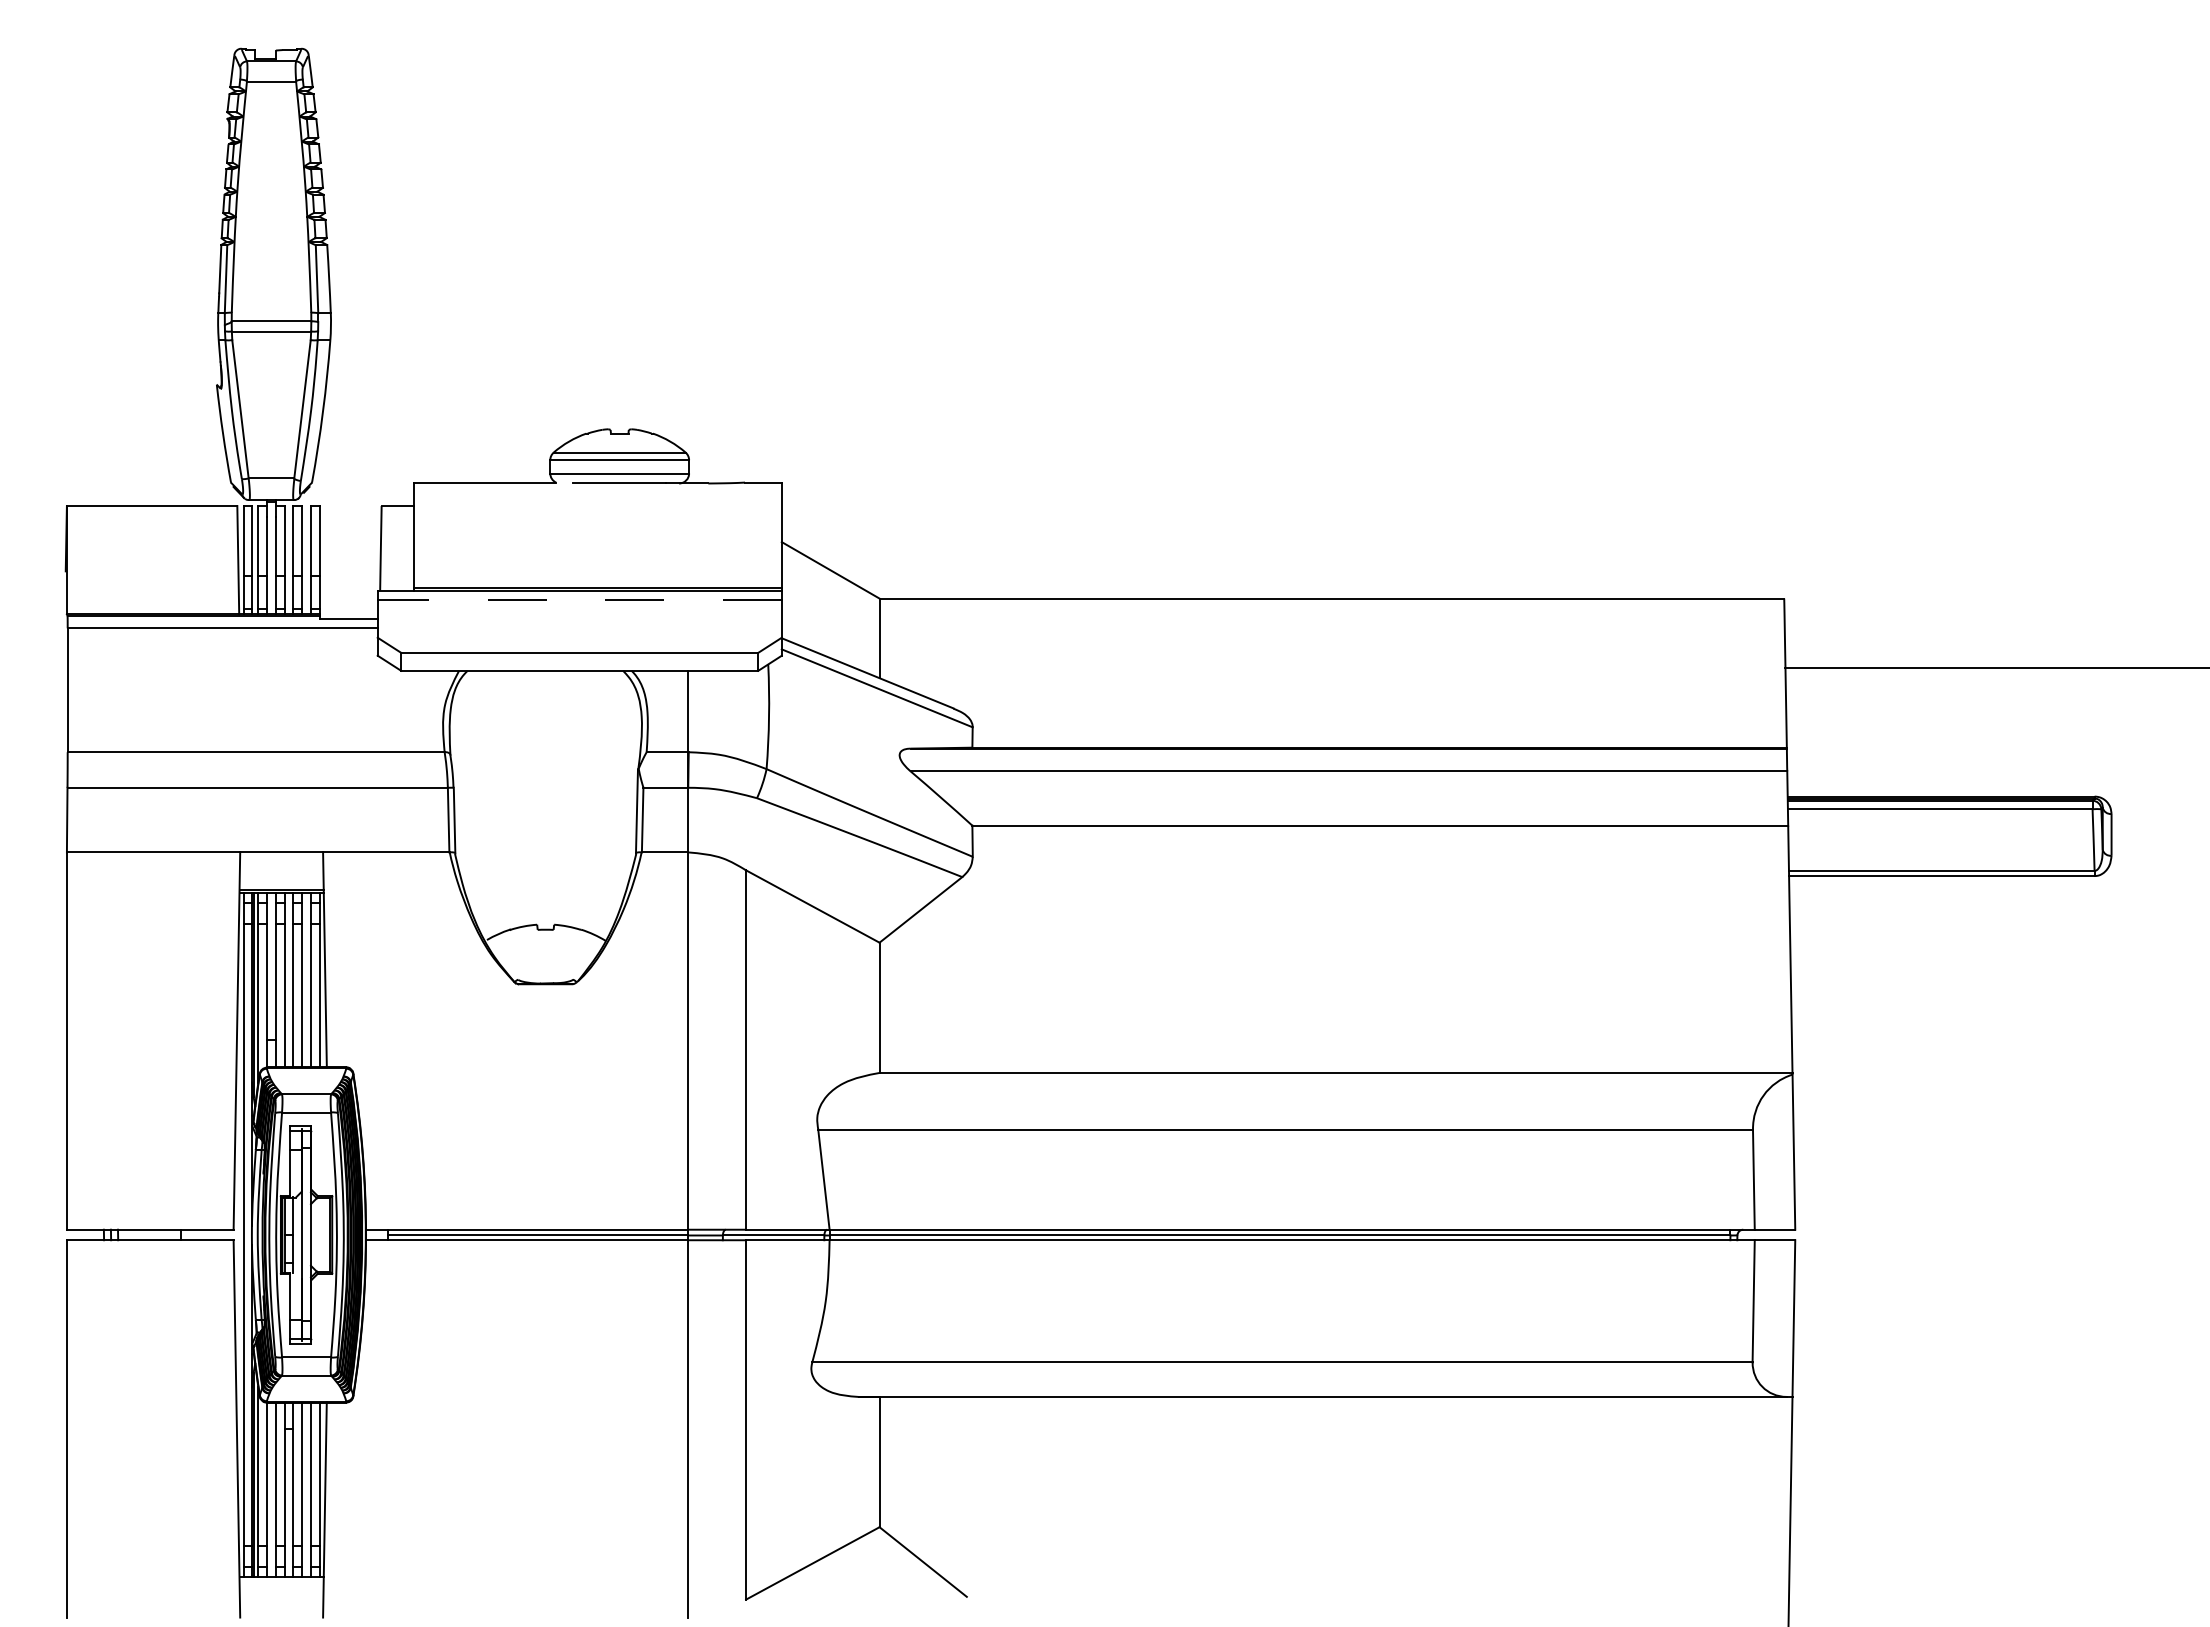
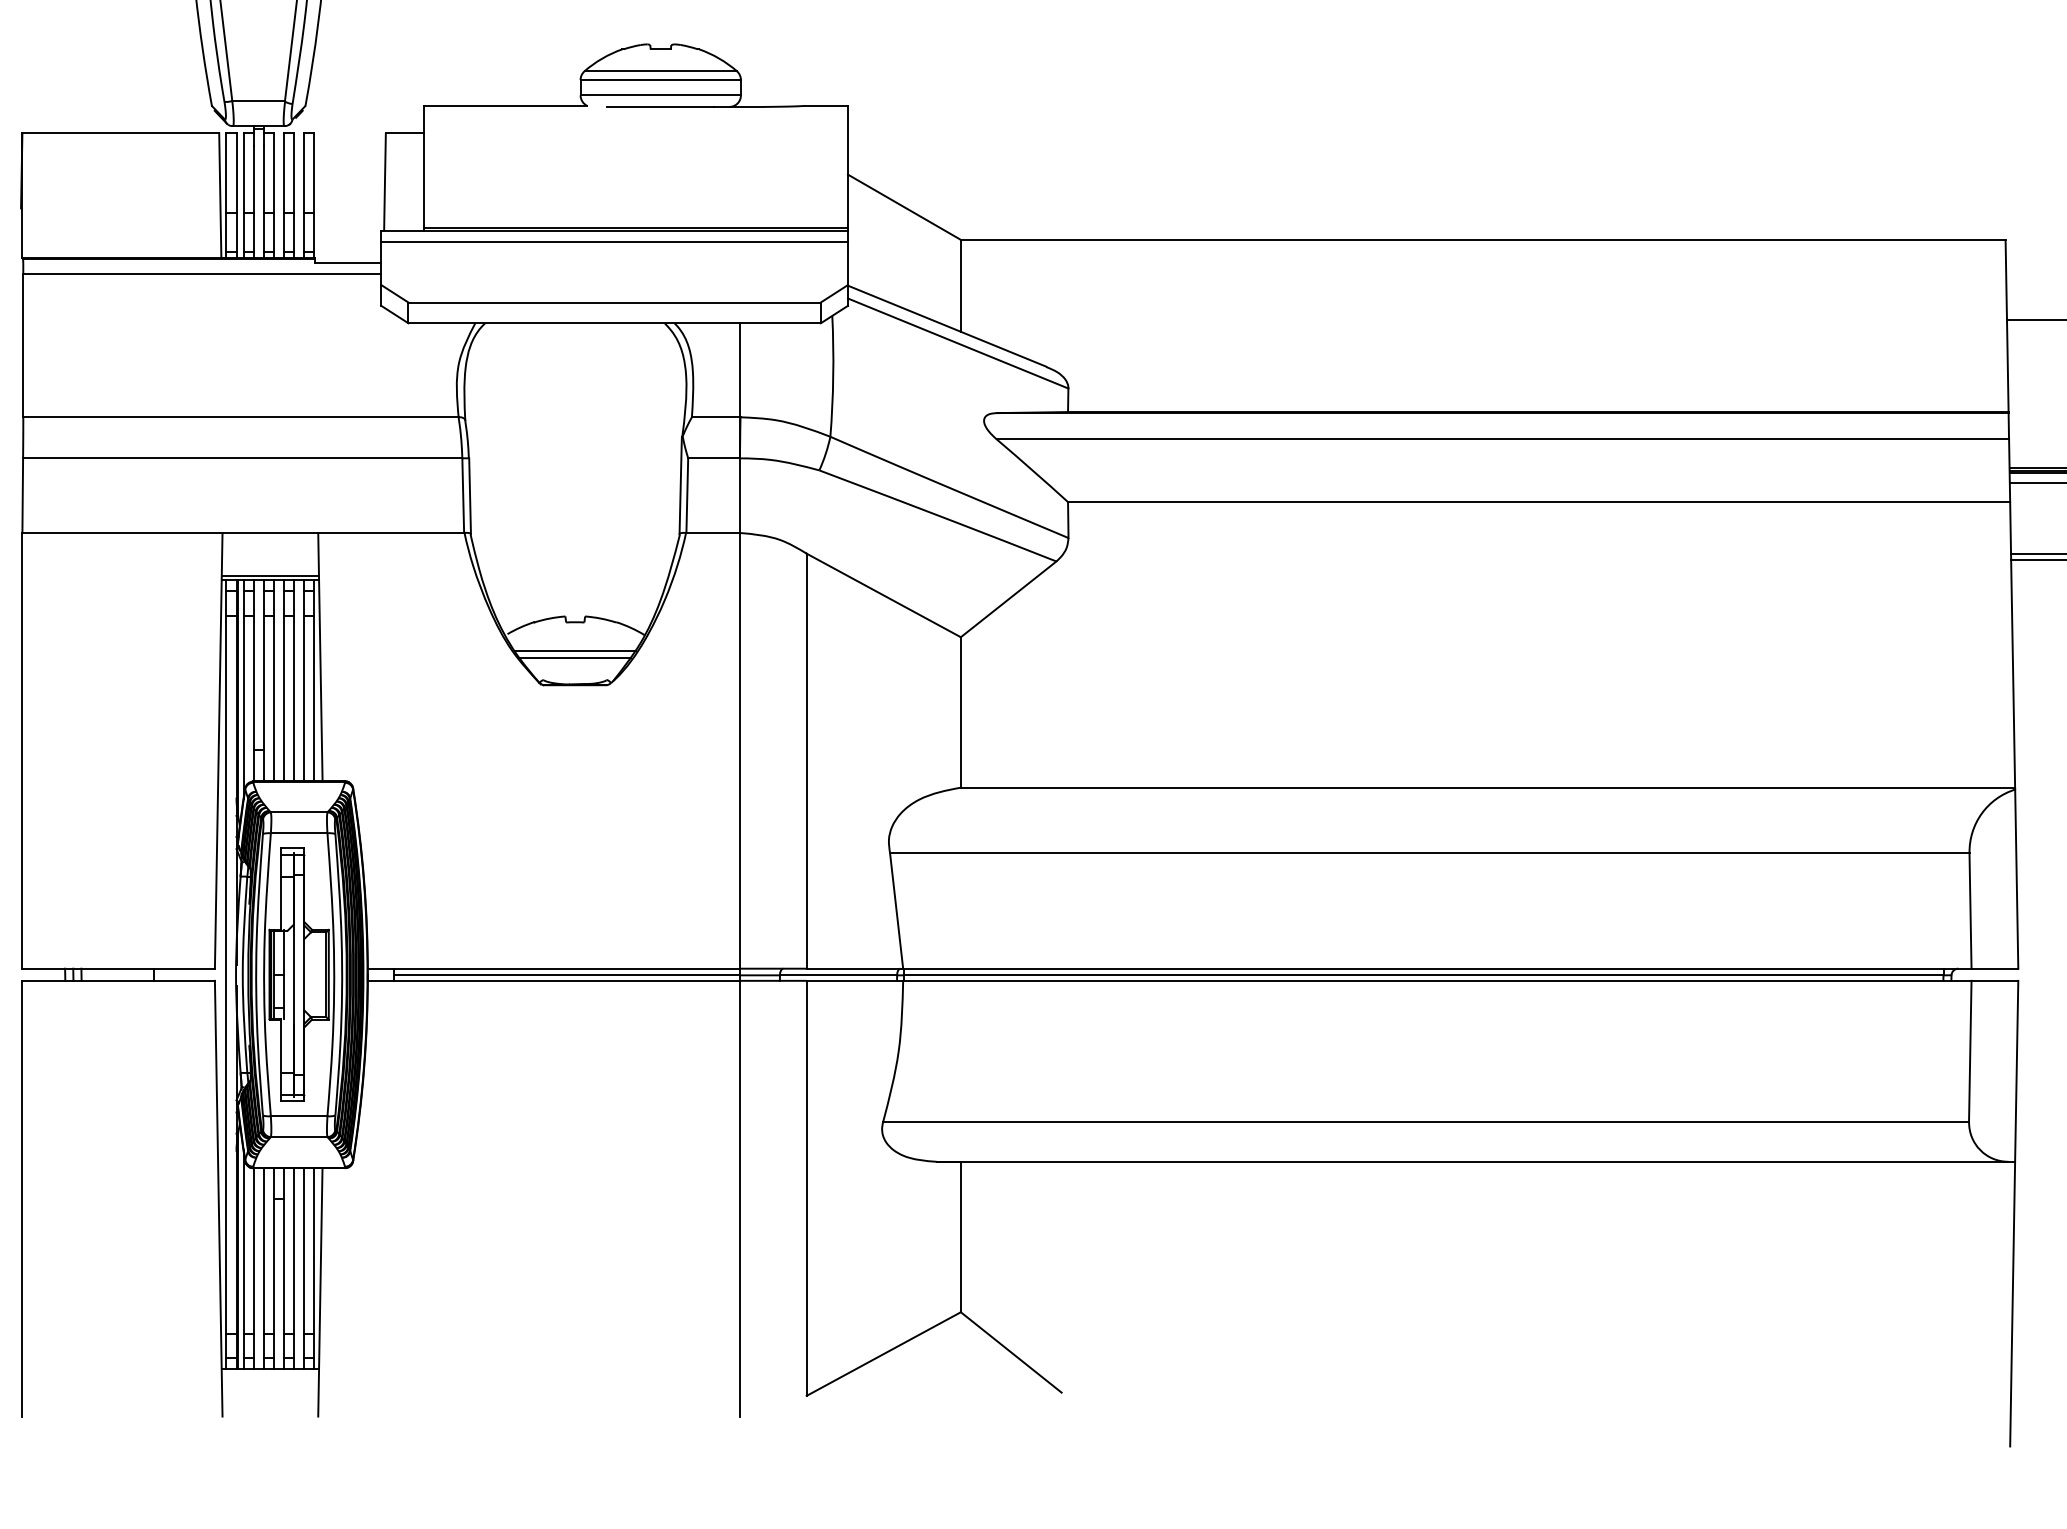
line: (579, 600) -> (614, 242), dashed -> solid
line: (545, 954) -> (575, 650), added
line: (545, 960) -> (575, 657), added

